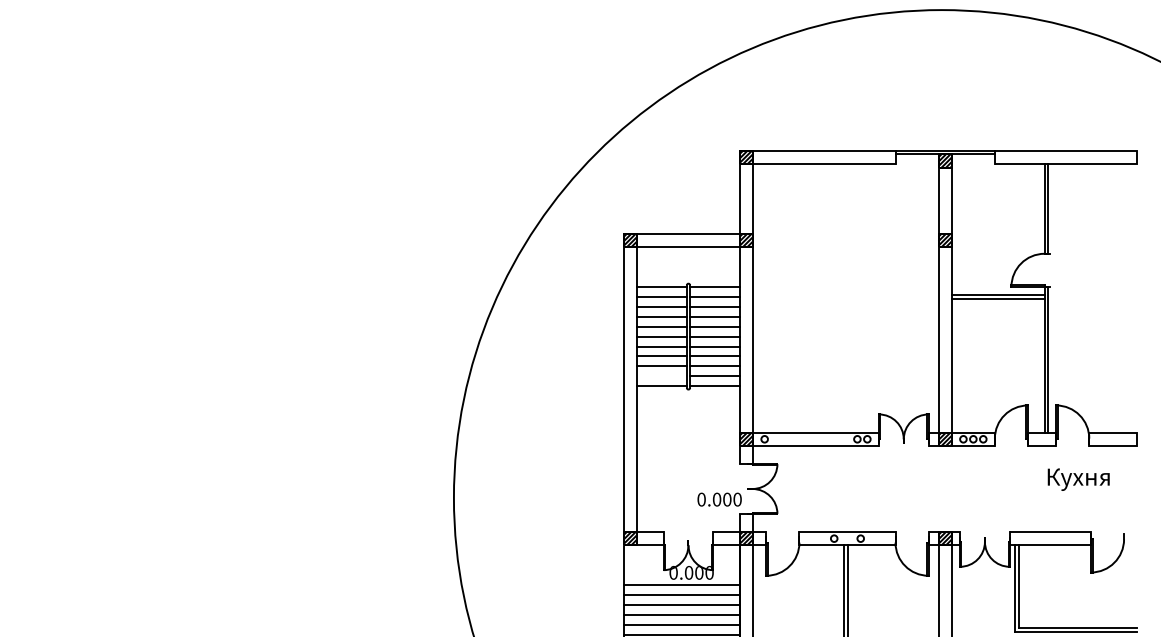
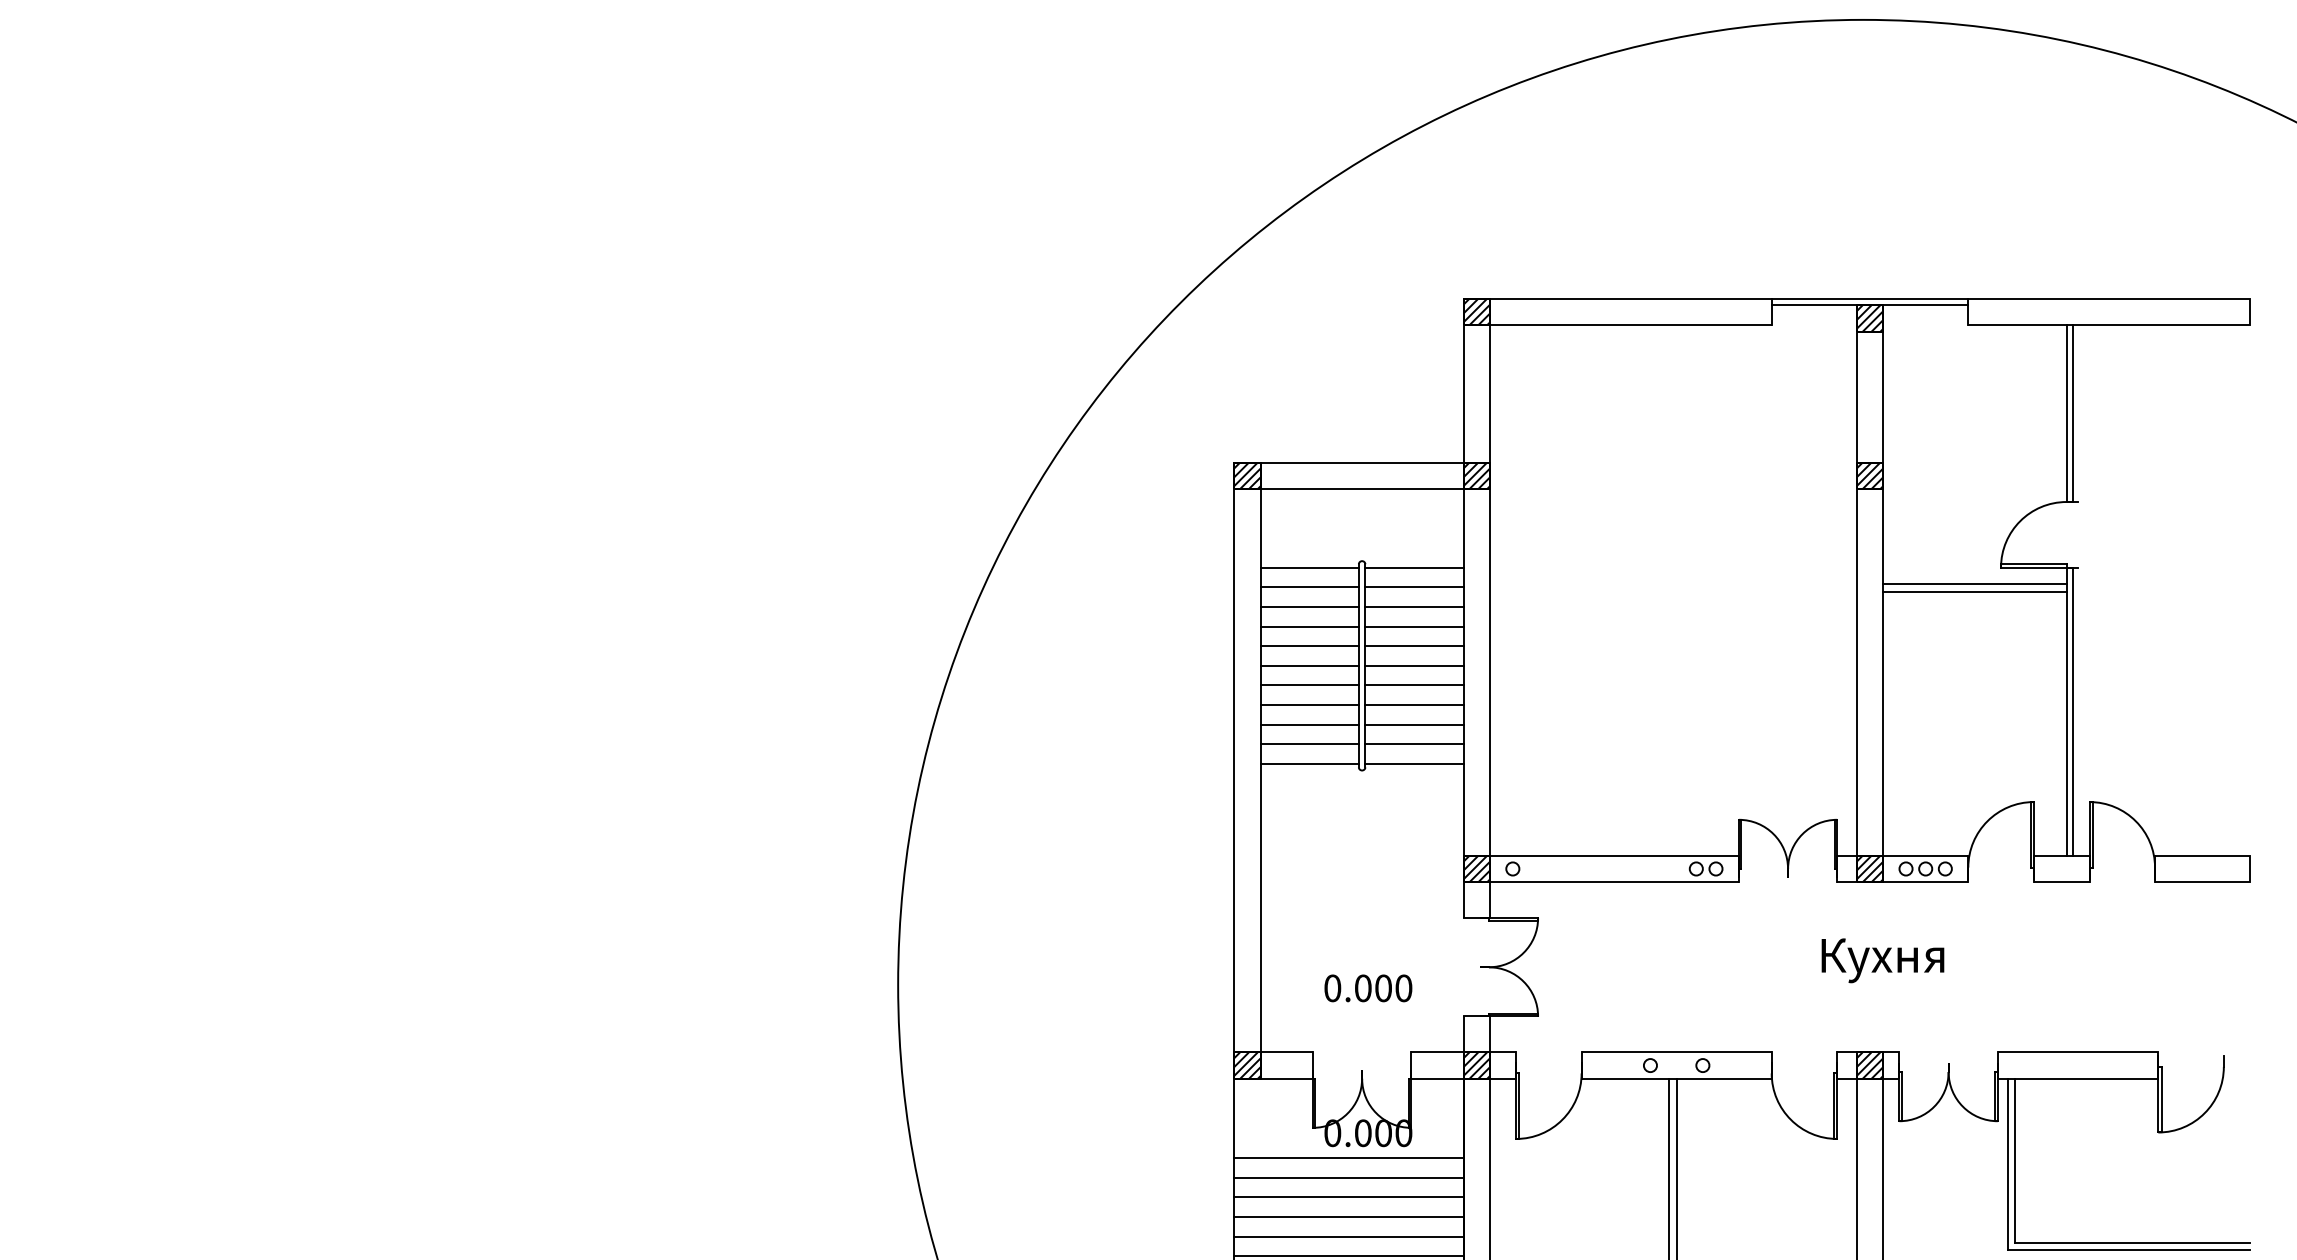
line: (661, 376) -> (1308, 744), added
text: (1078, 479) -> (1882, 960), moved
text: (719, 499) -> (1368, 988), moved

